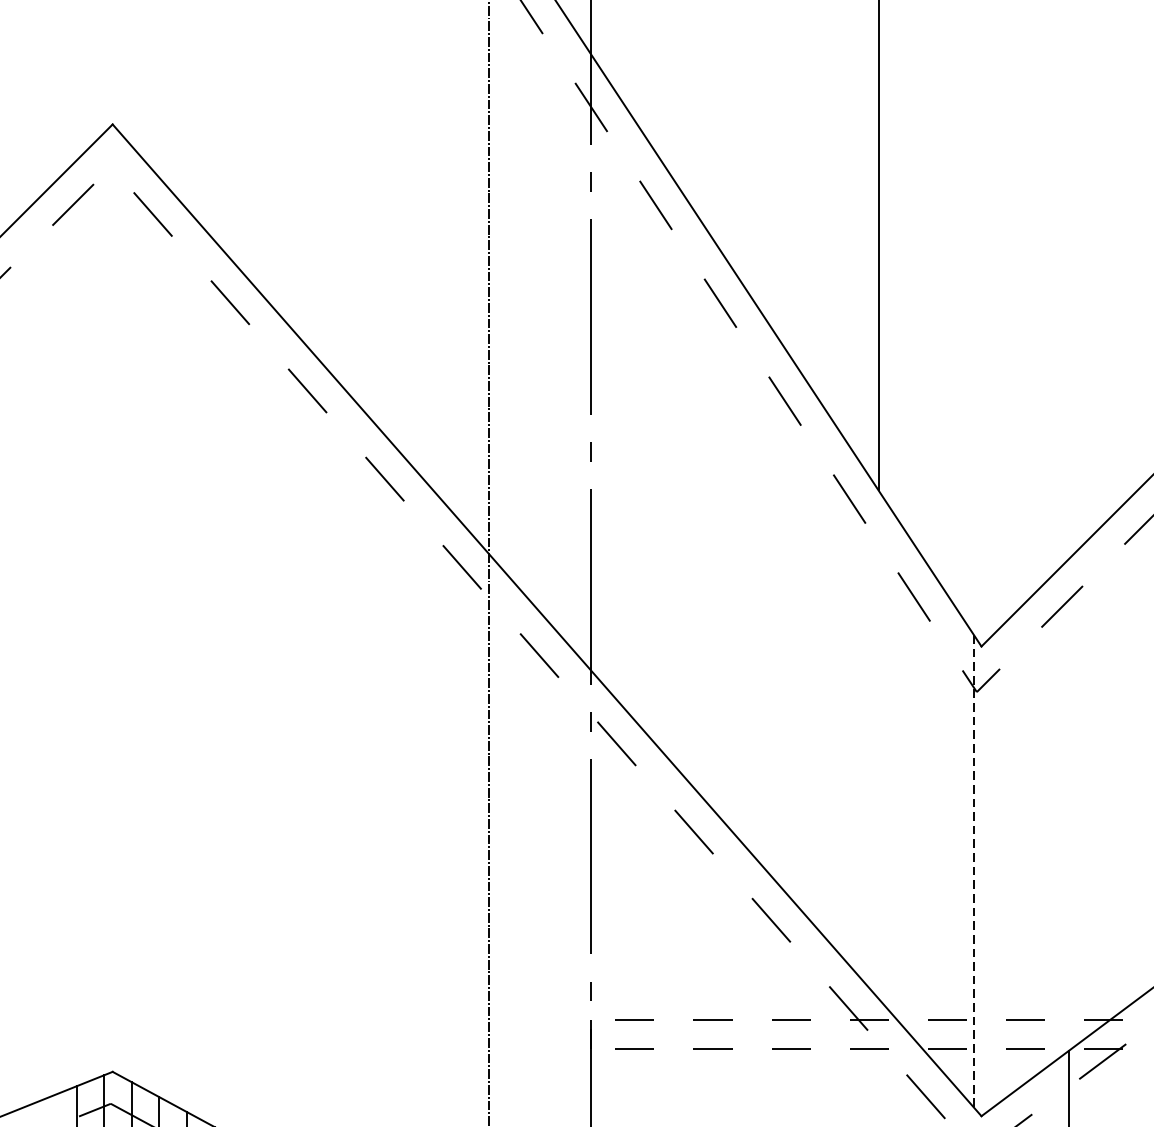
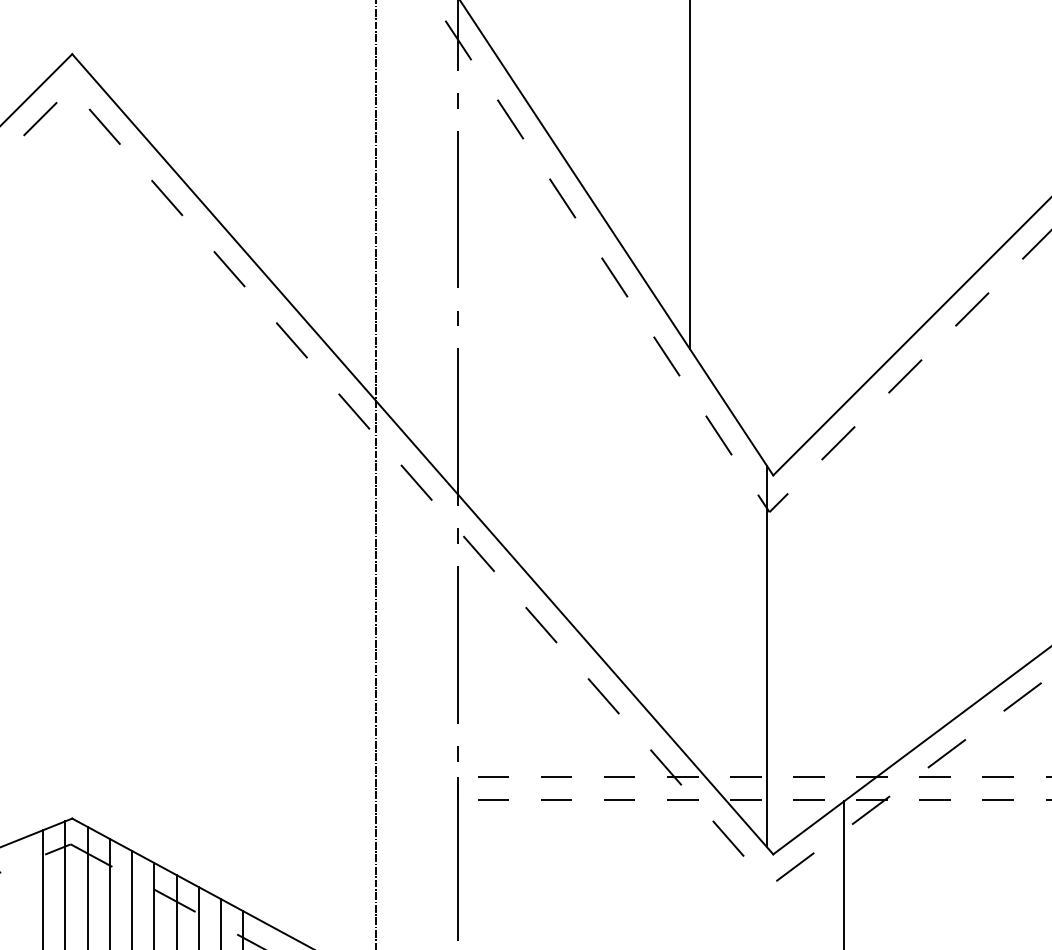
line: (974, 870) -> (767, 656), dashed -> solid

